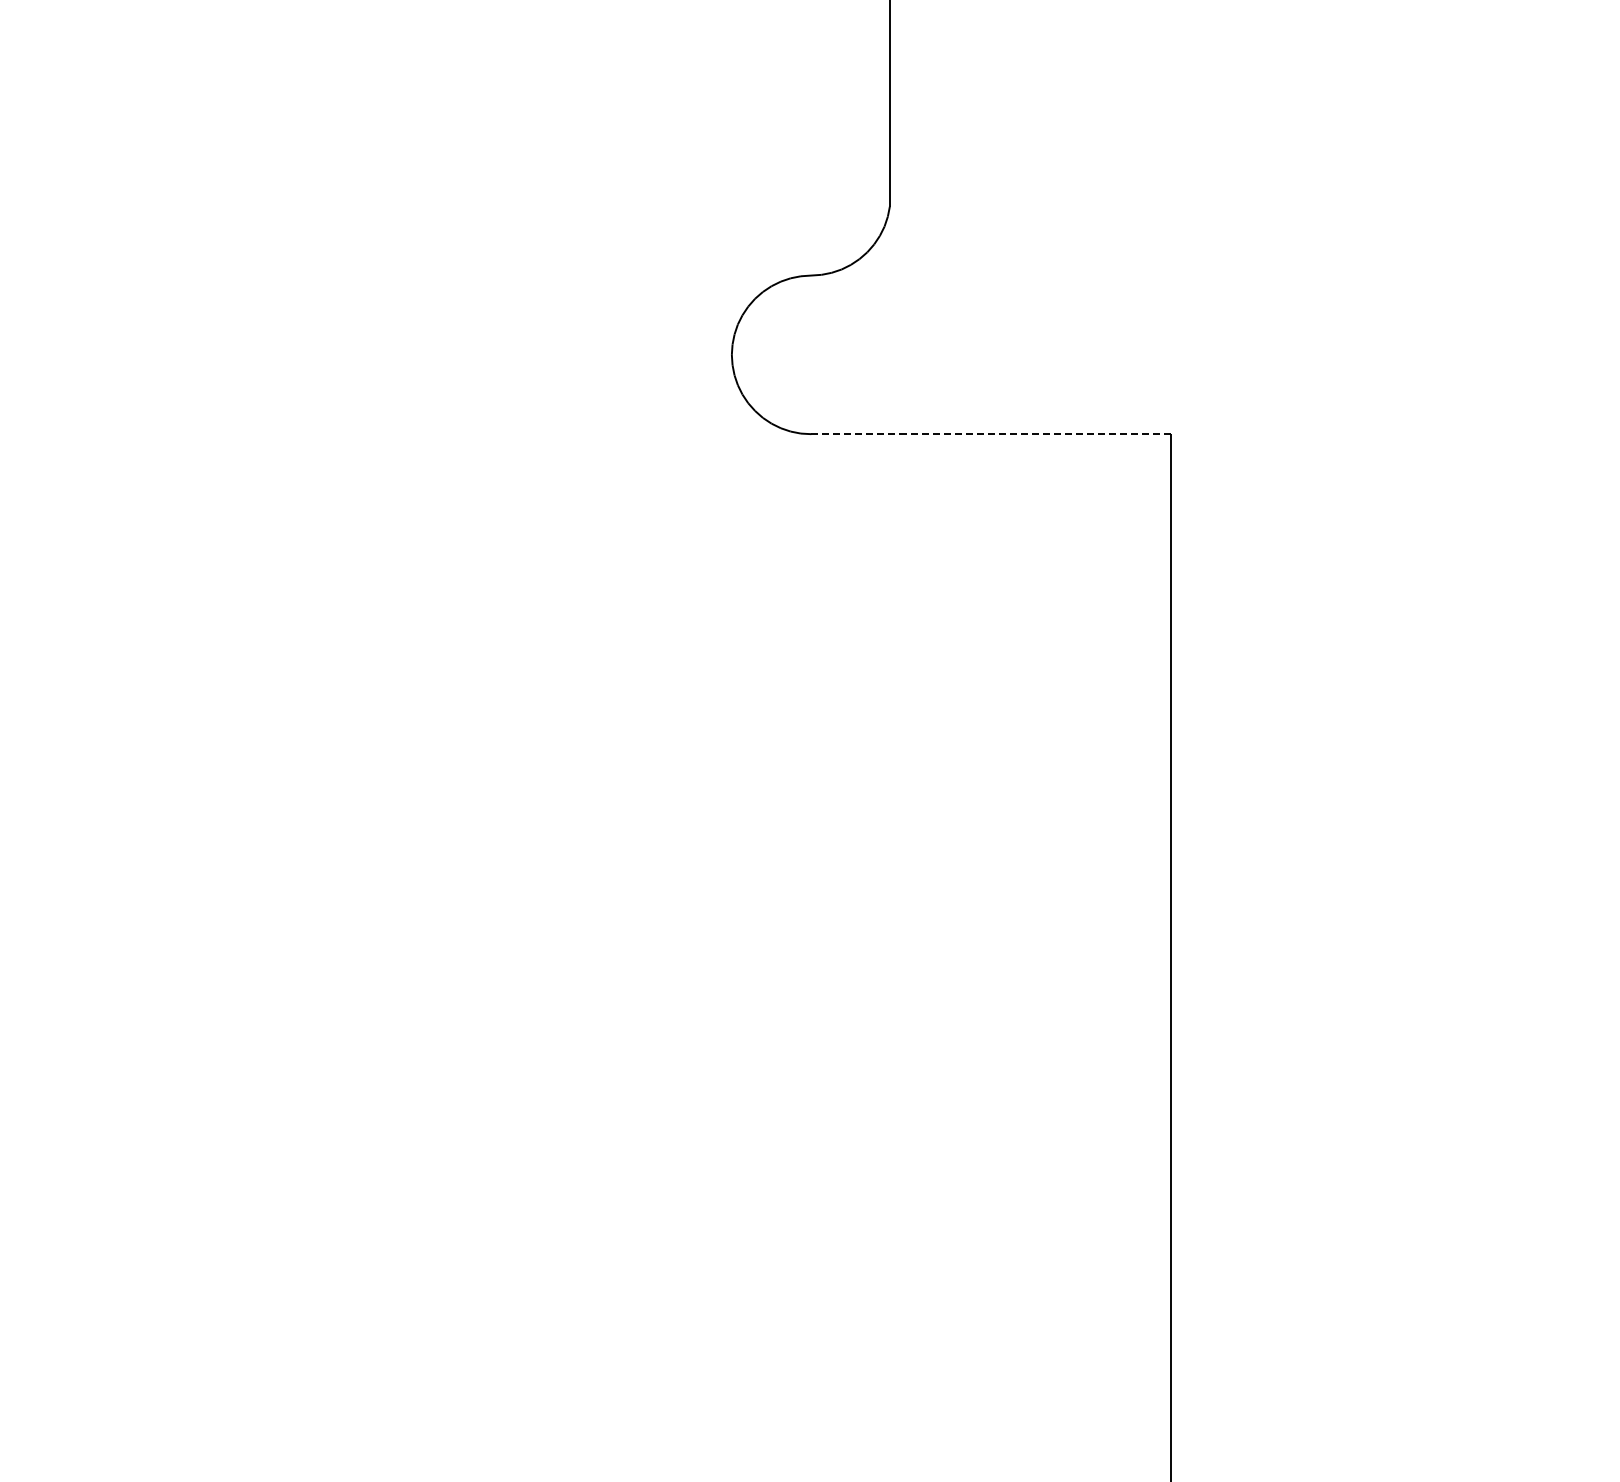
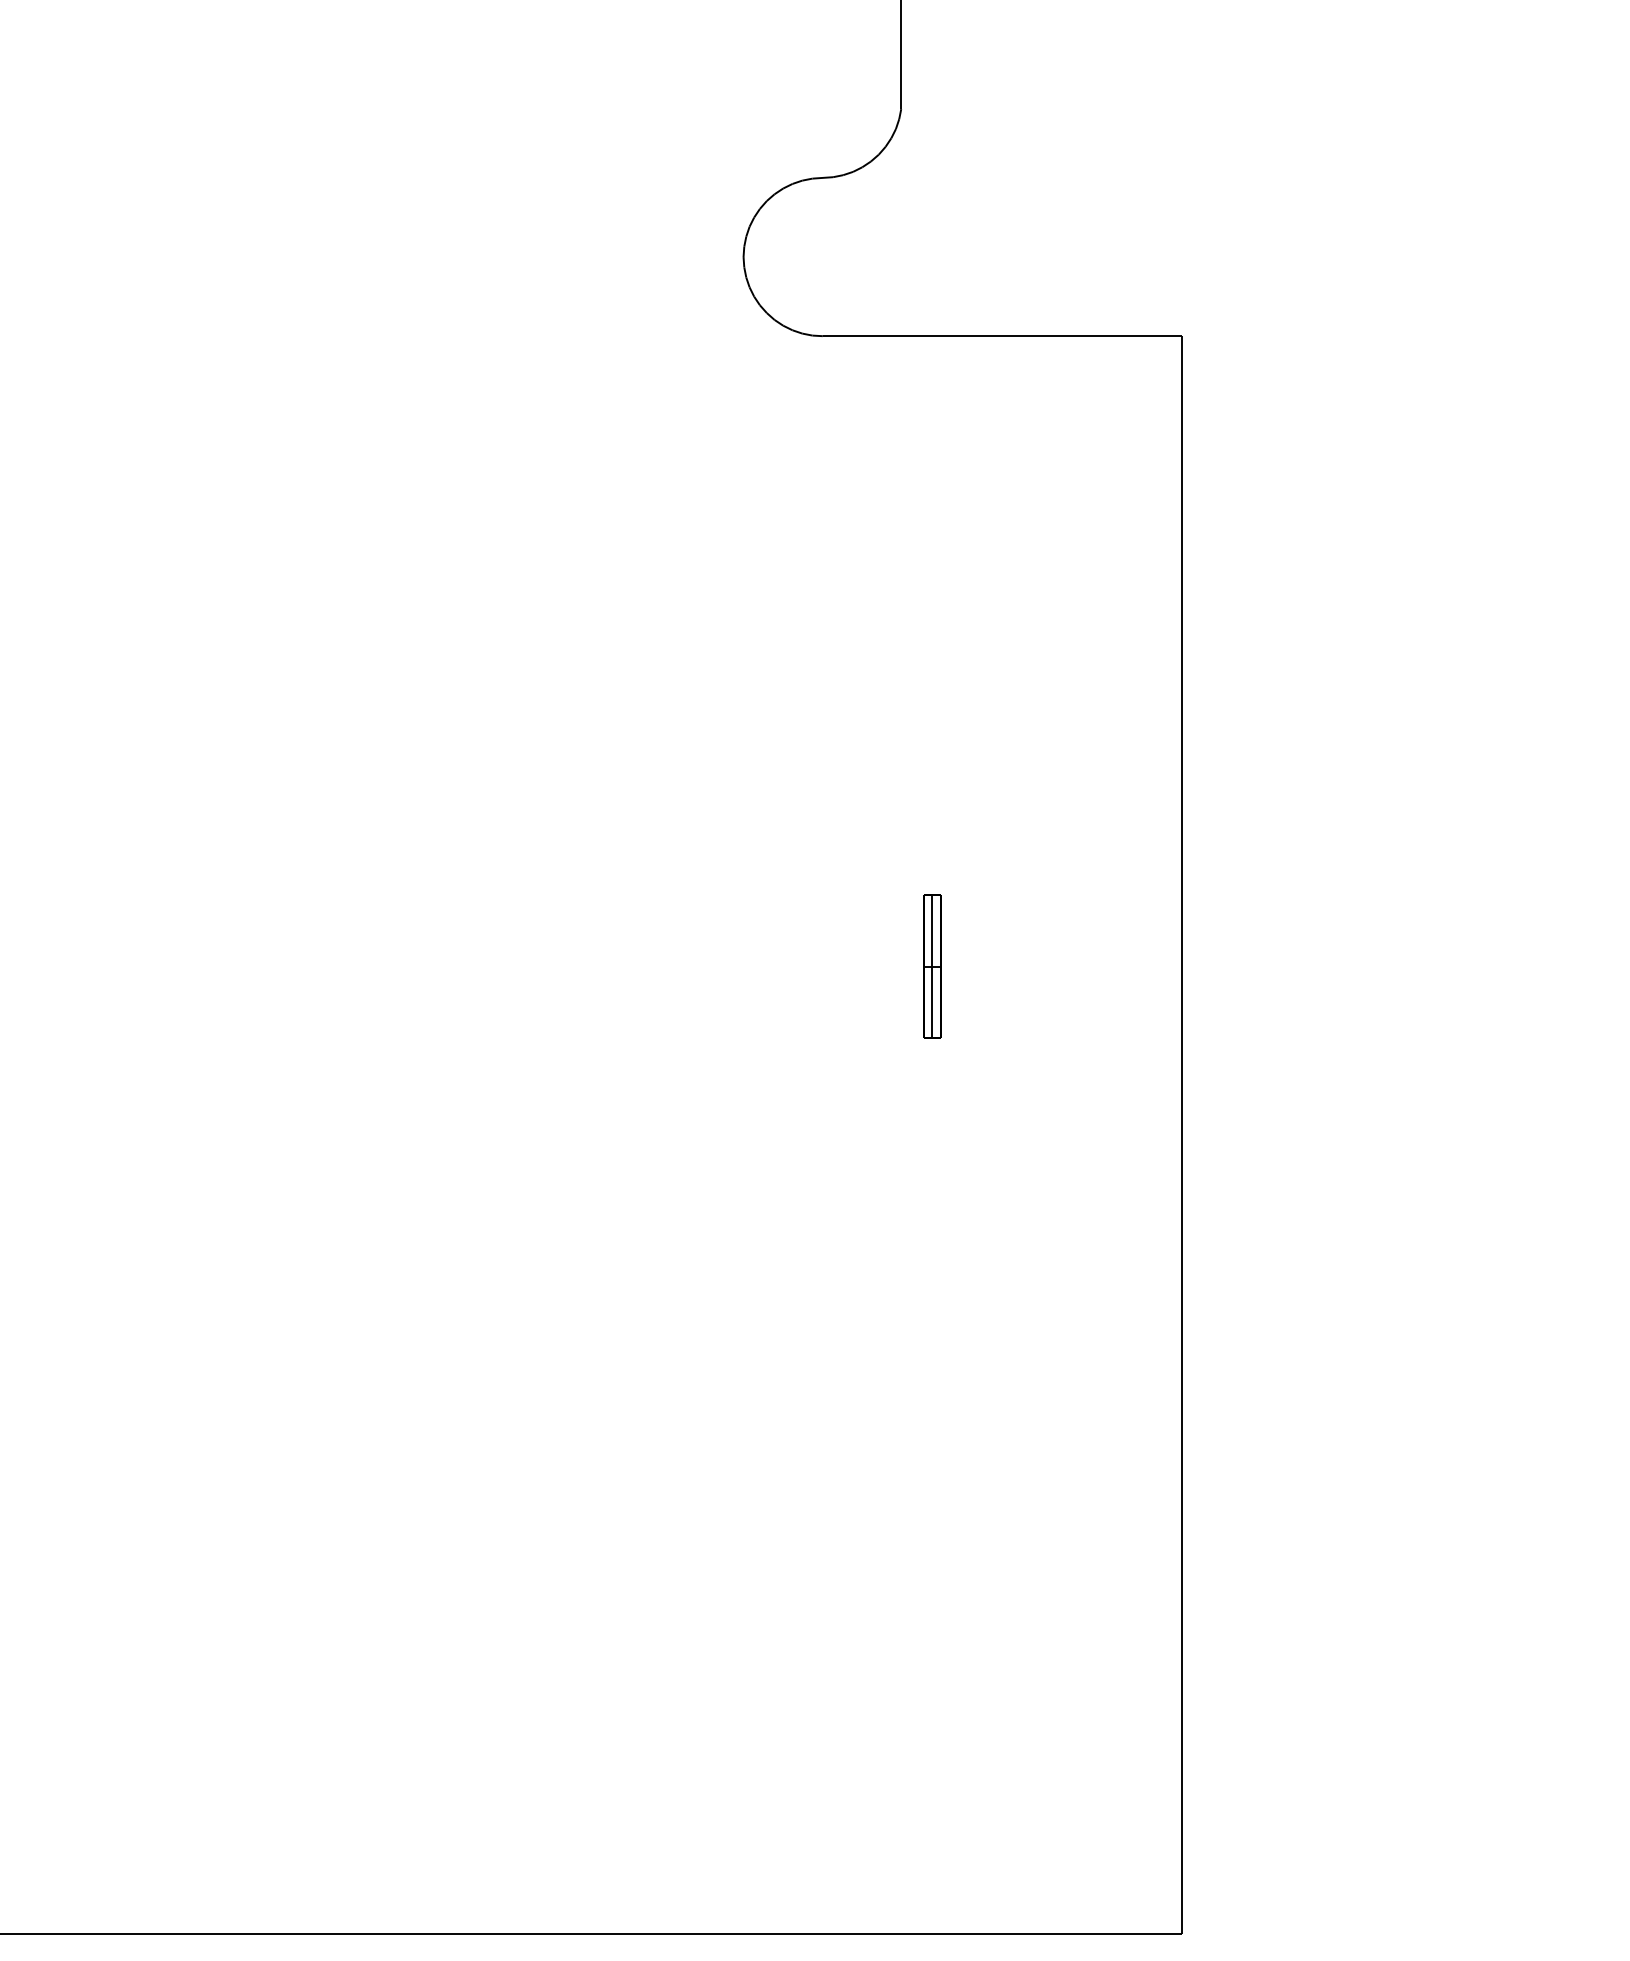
line: (991, 434) -> (1002, 336), dashed -> solid
part: (921, 1065) -> (932, 966), added

